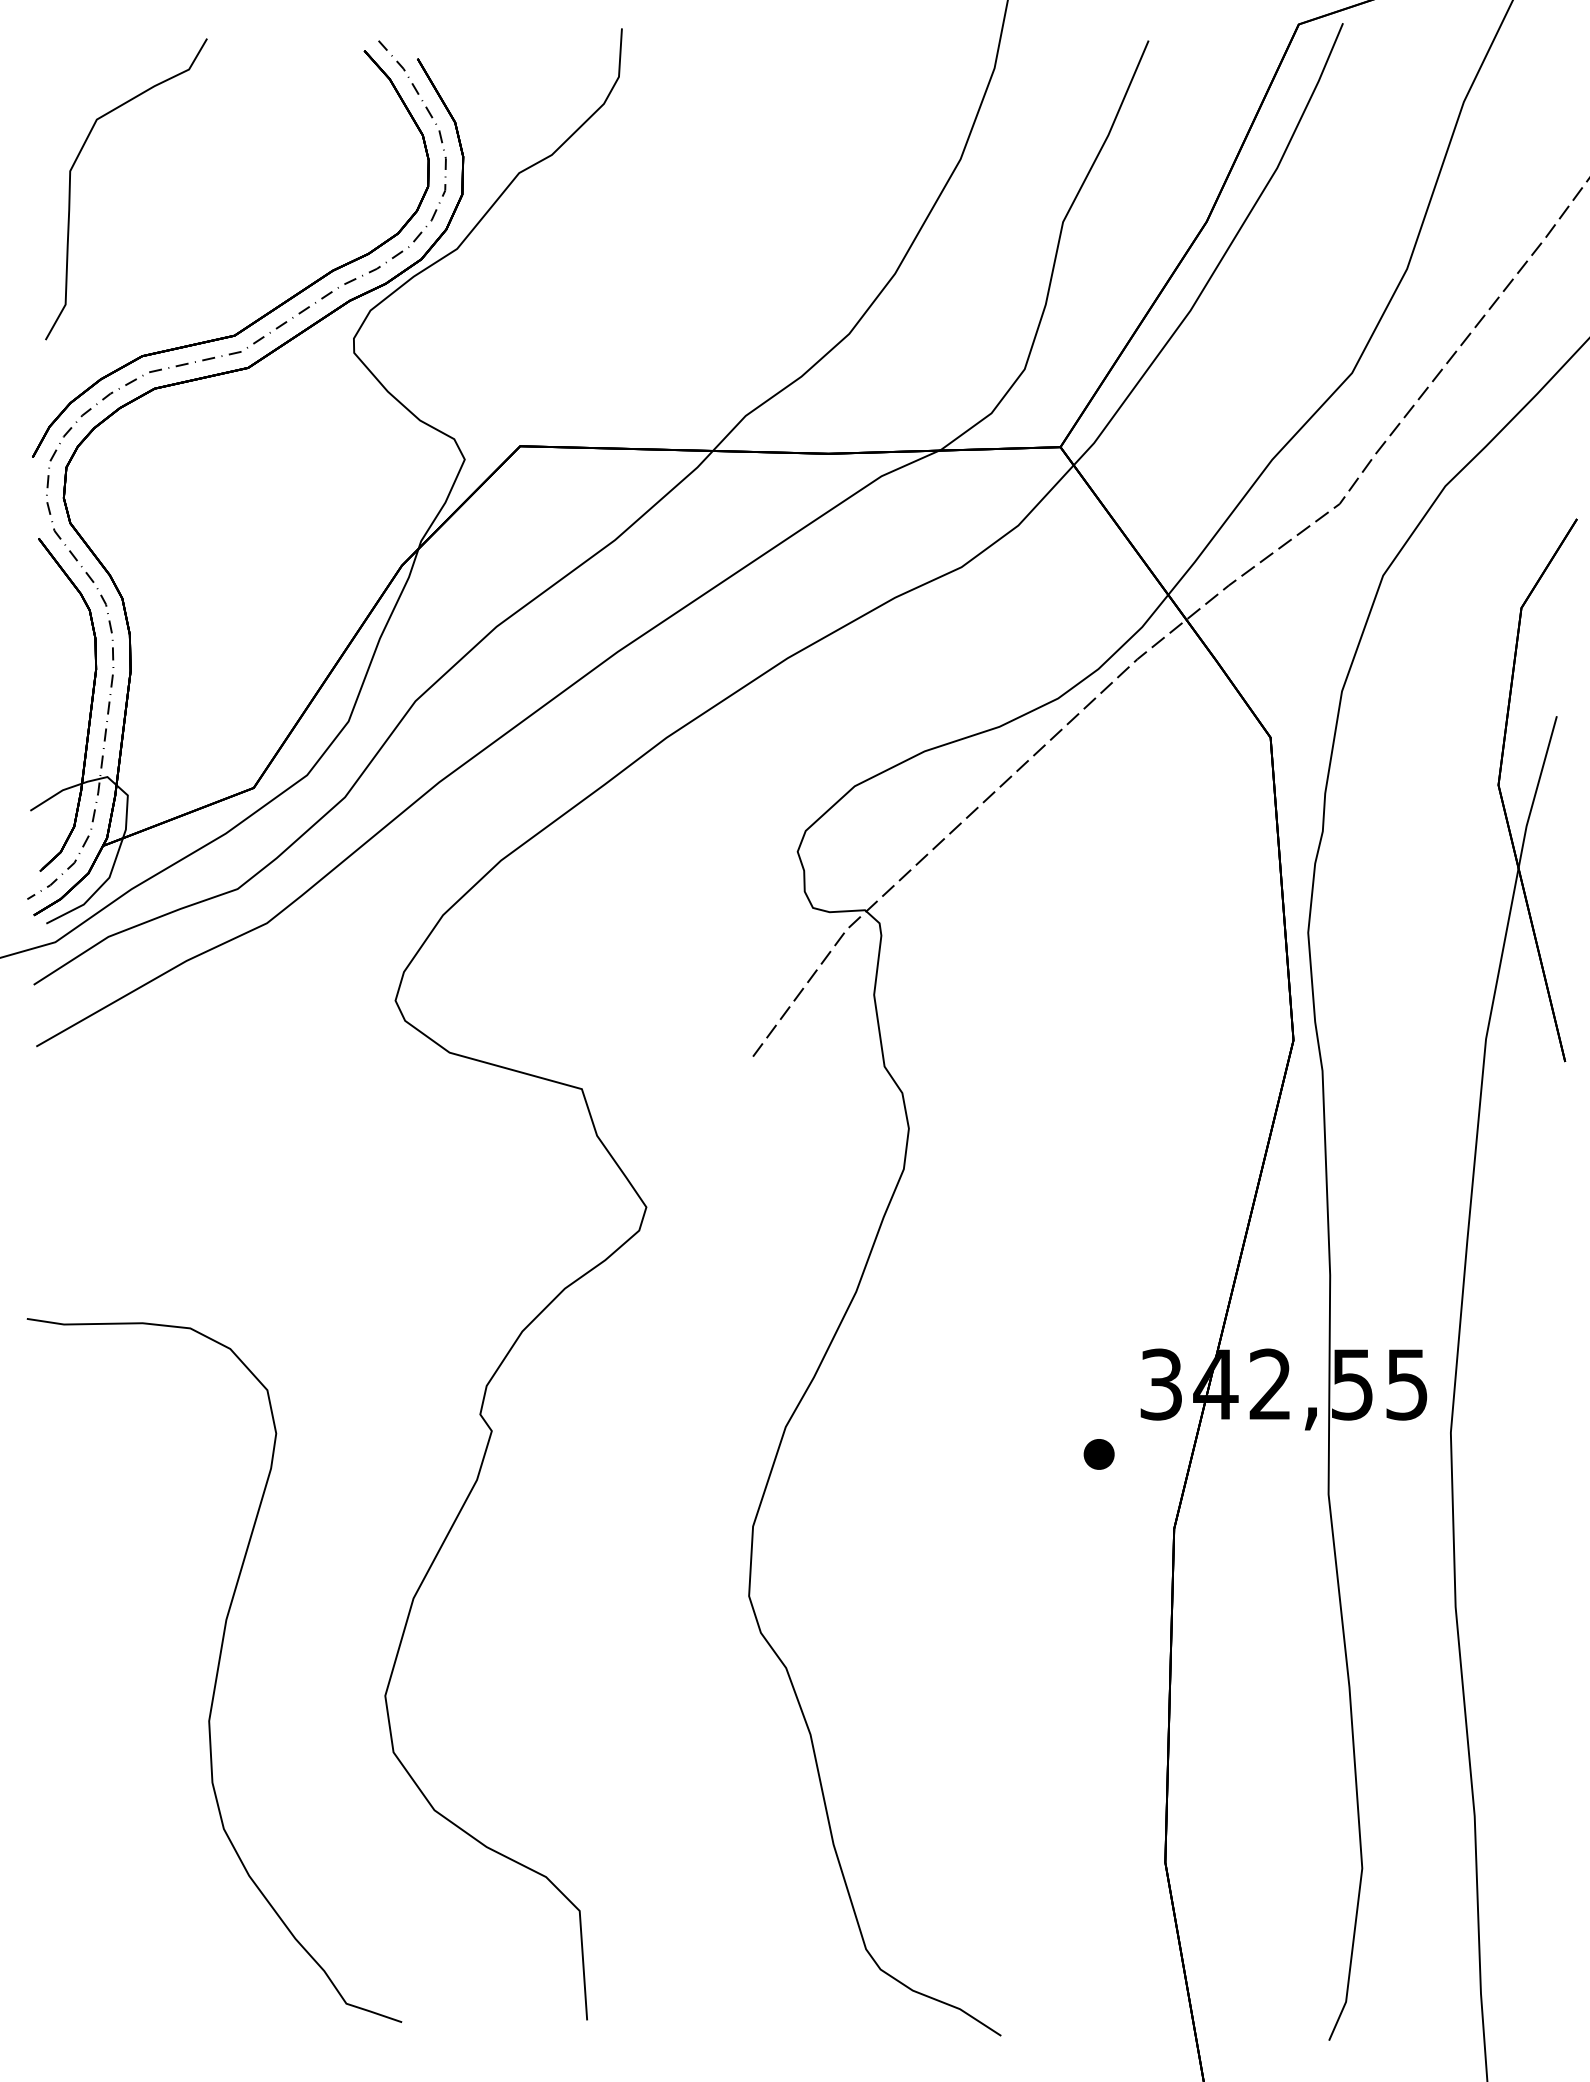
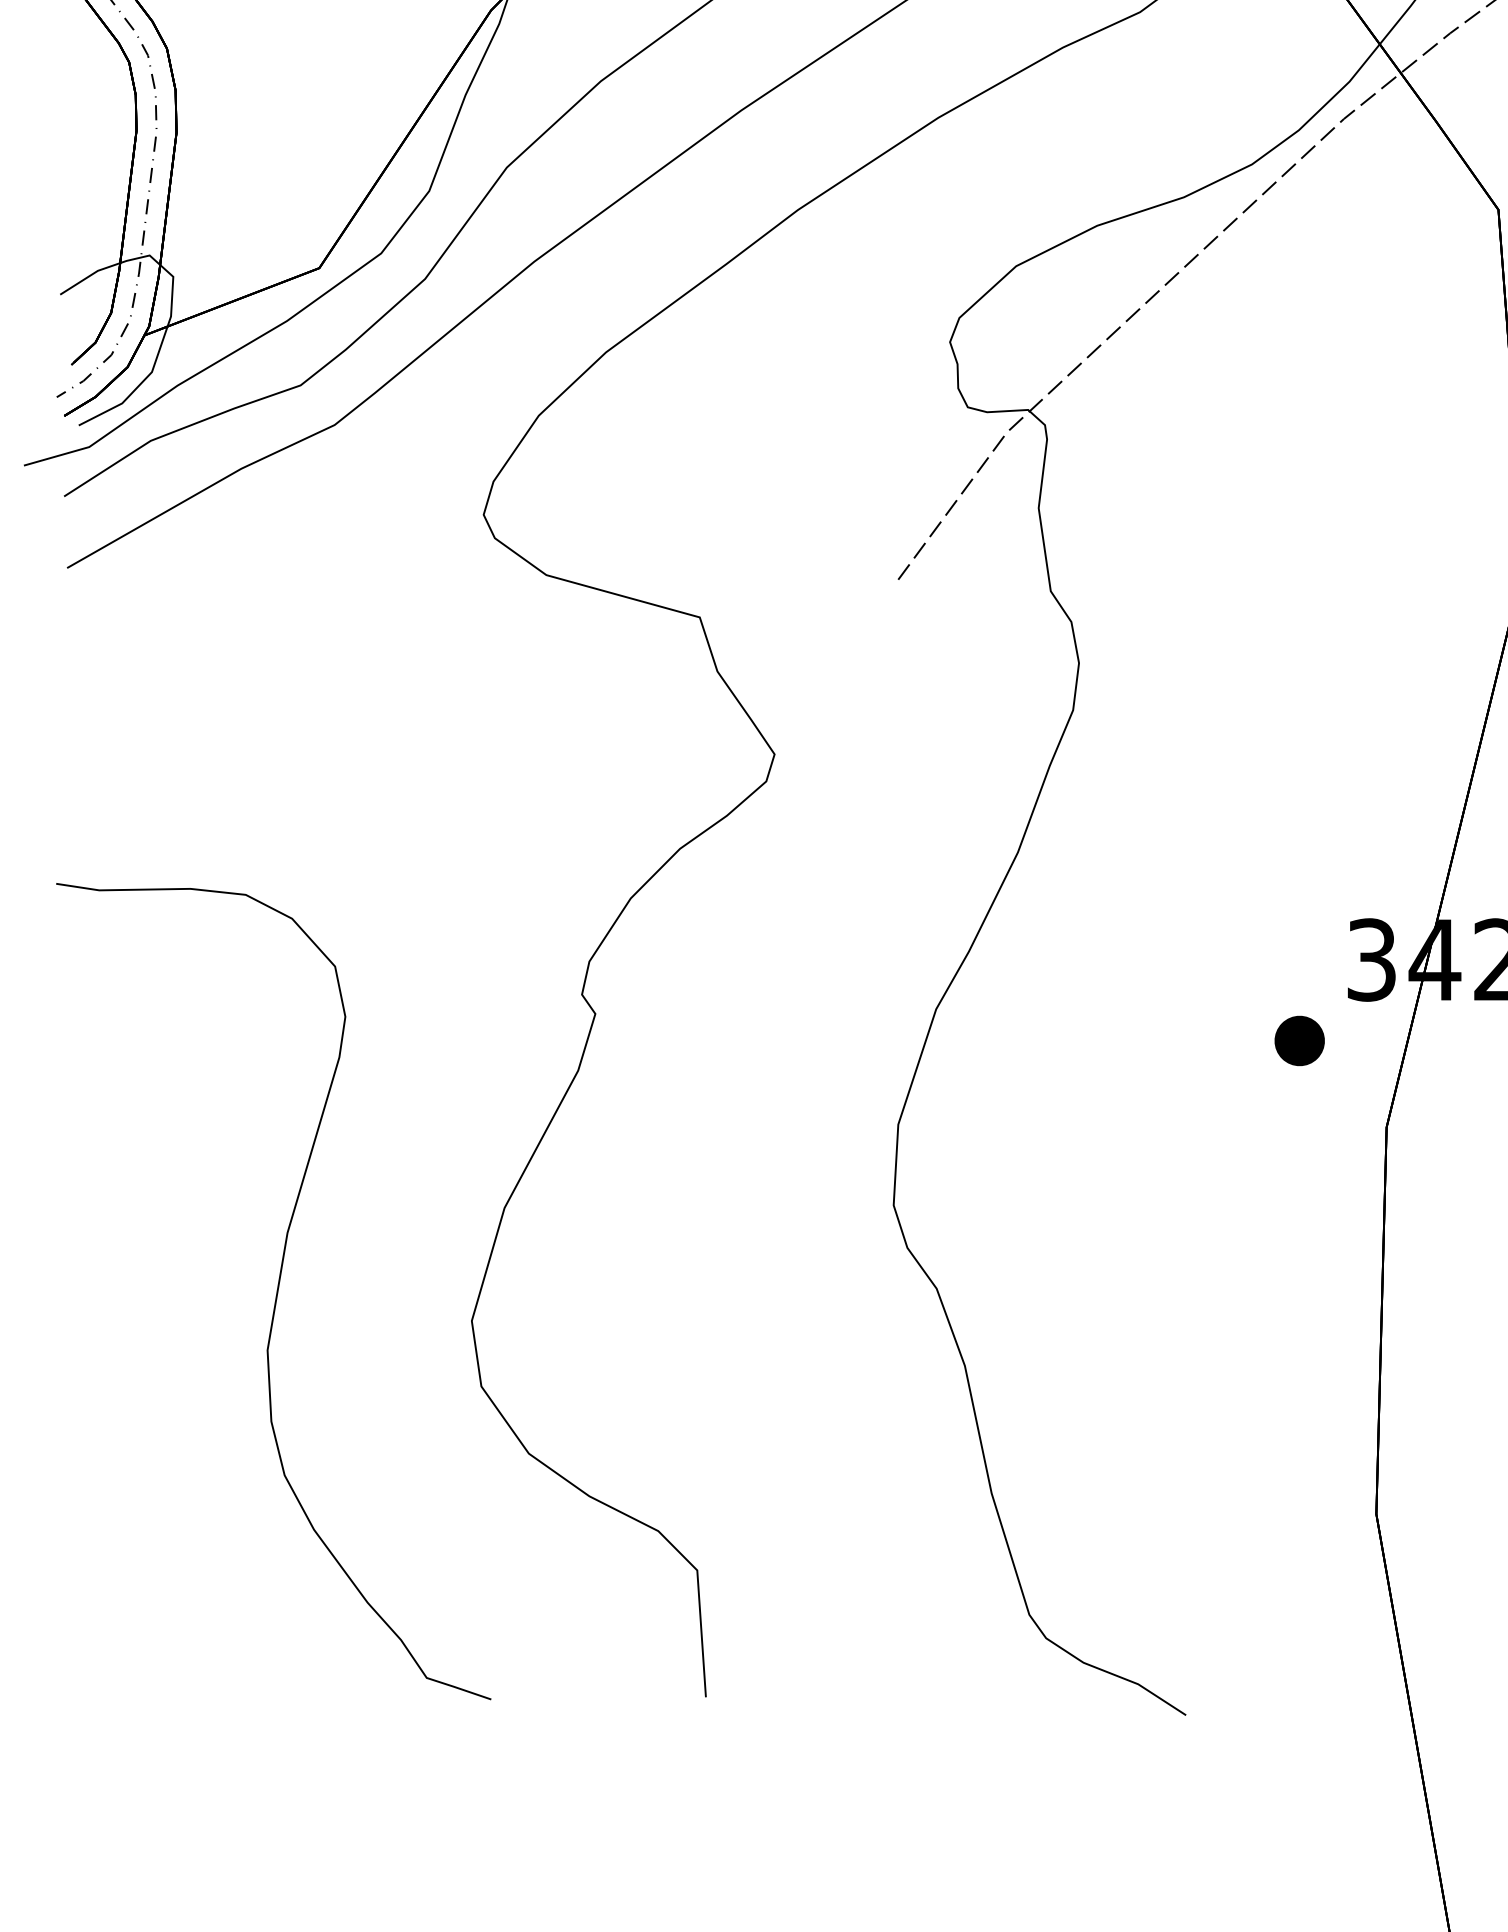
part: (1098, 1454) -> (1298, 1041), size x1.4

